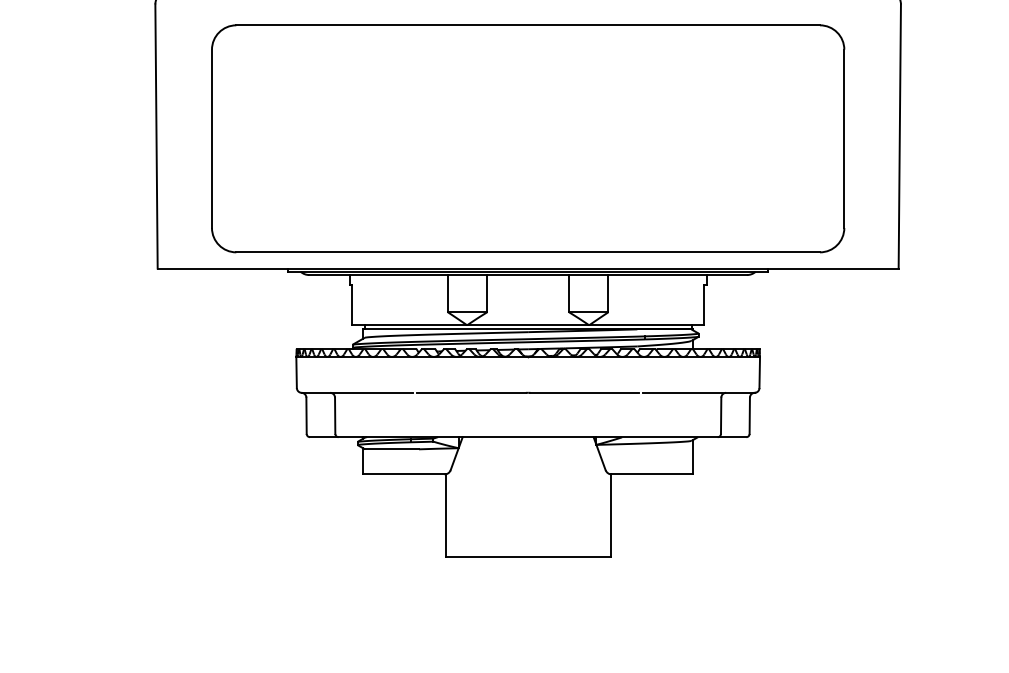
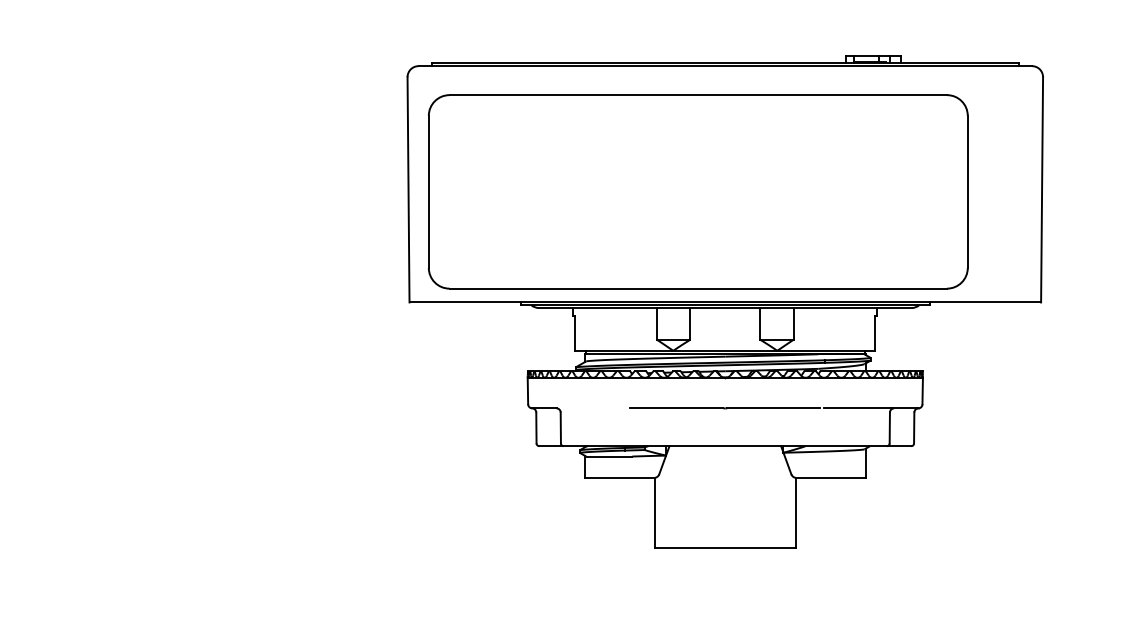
part: (528, 138) -> (698, 191), moved
line: (373, 392) -> (593, 408), removed

